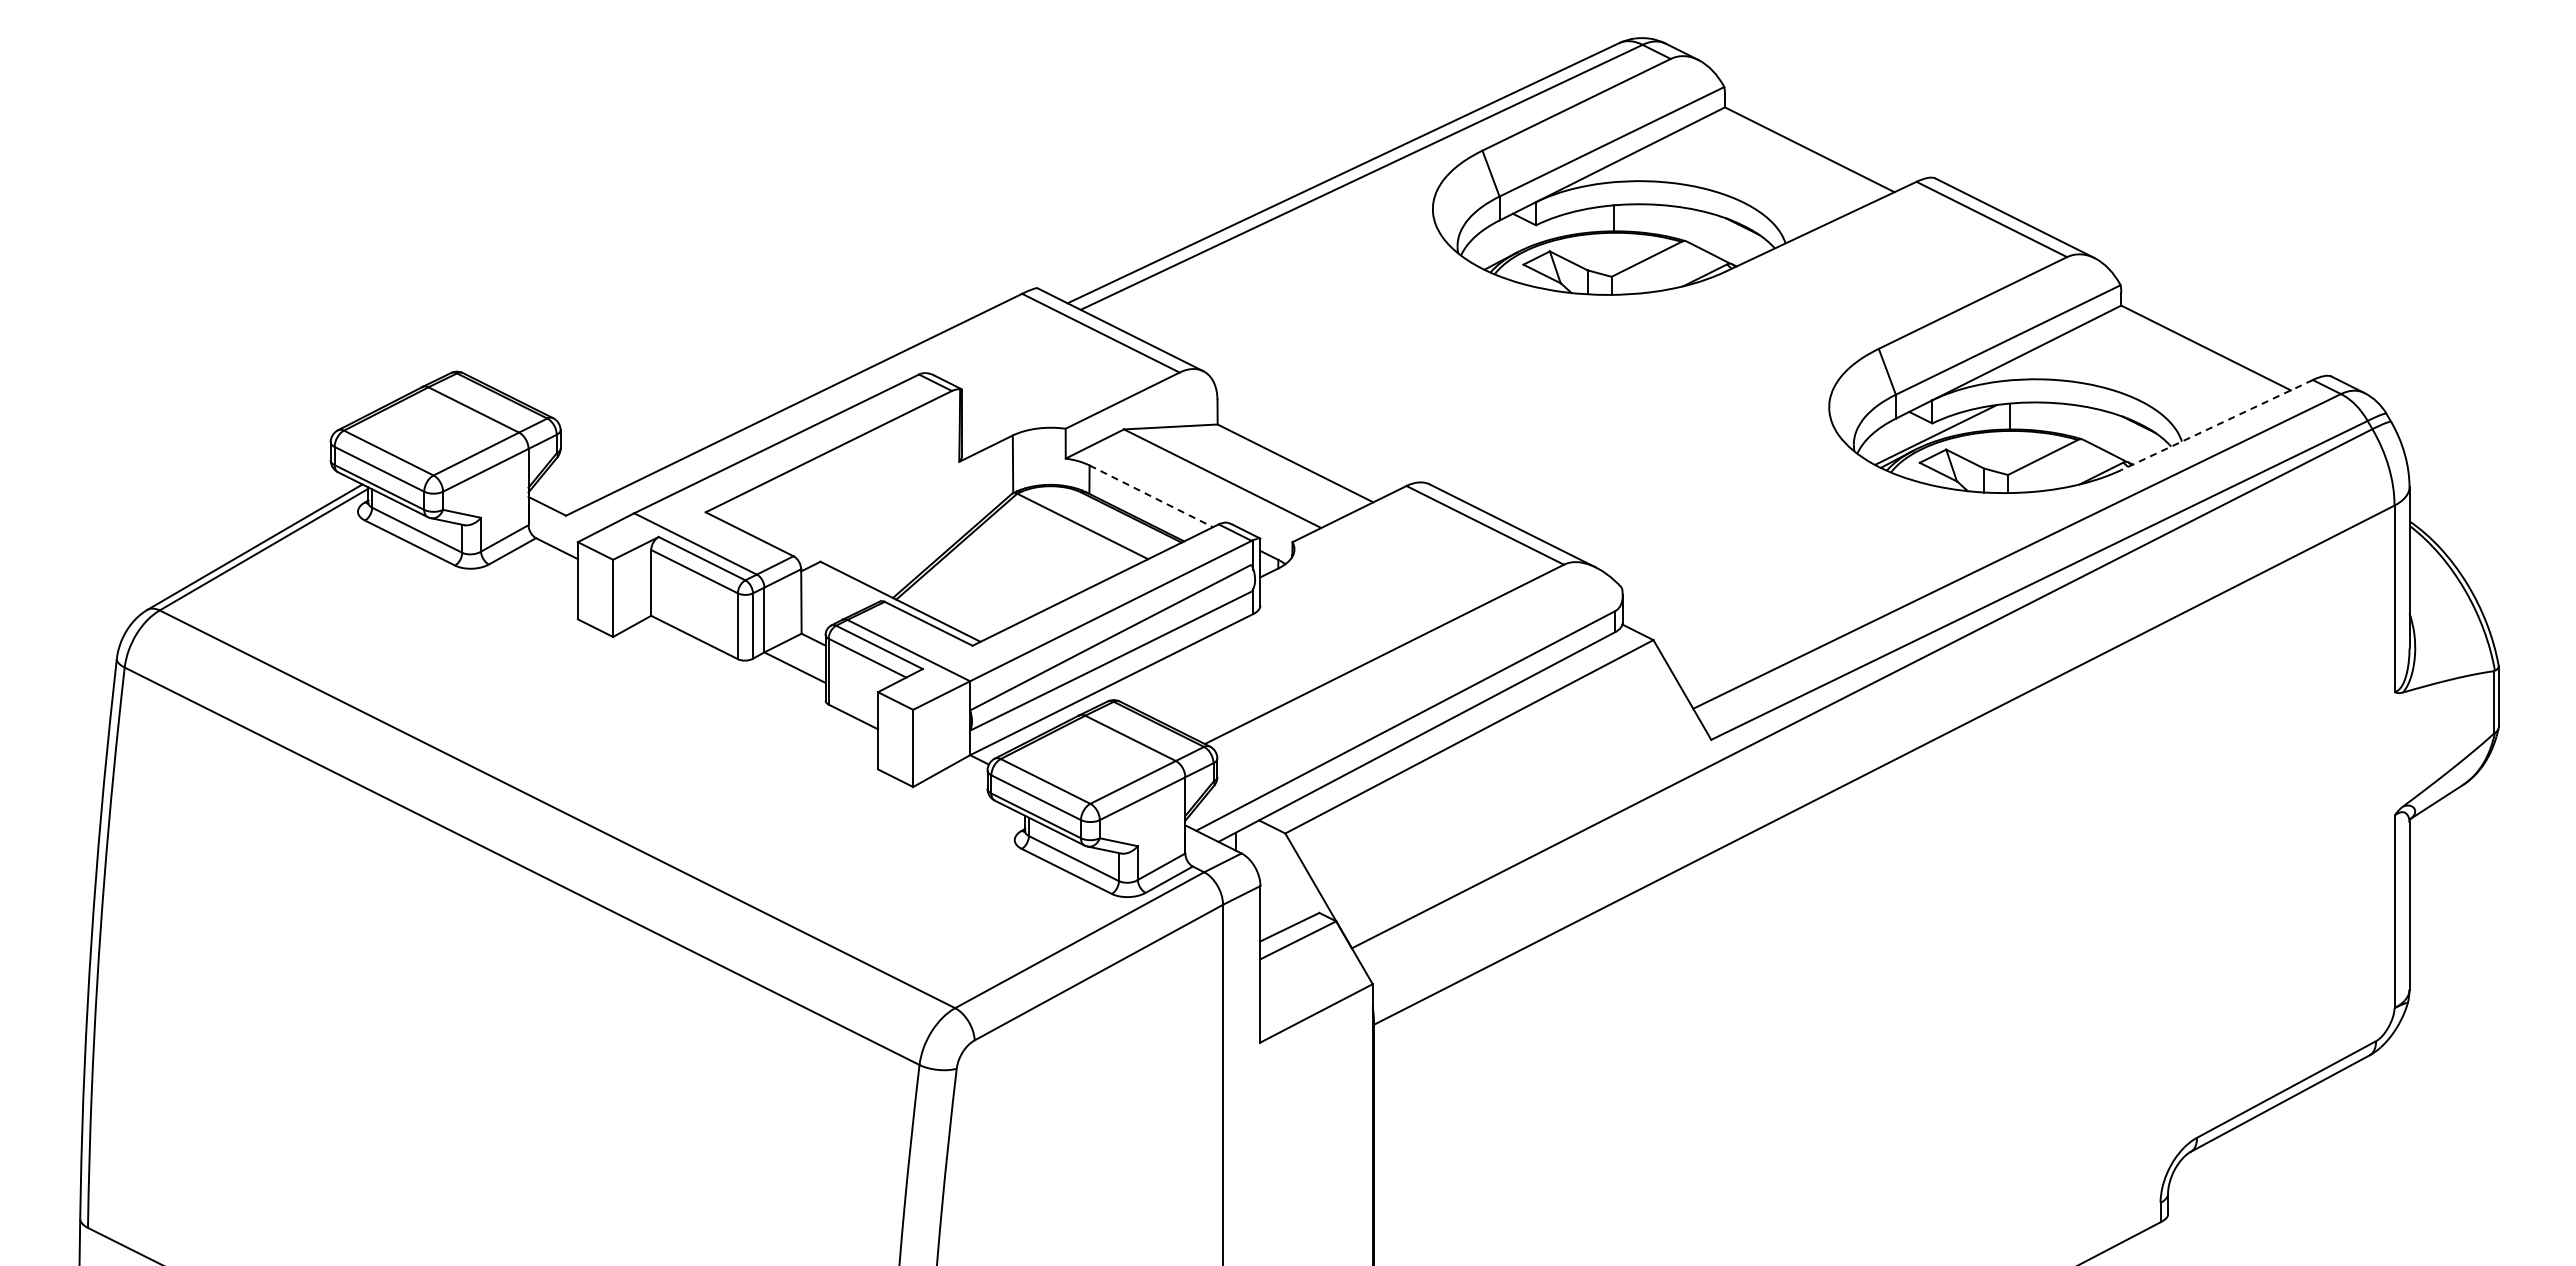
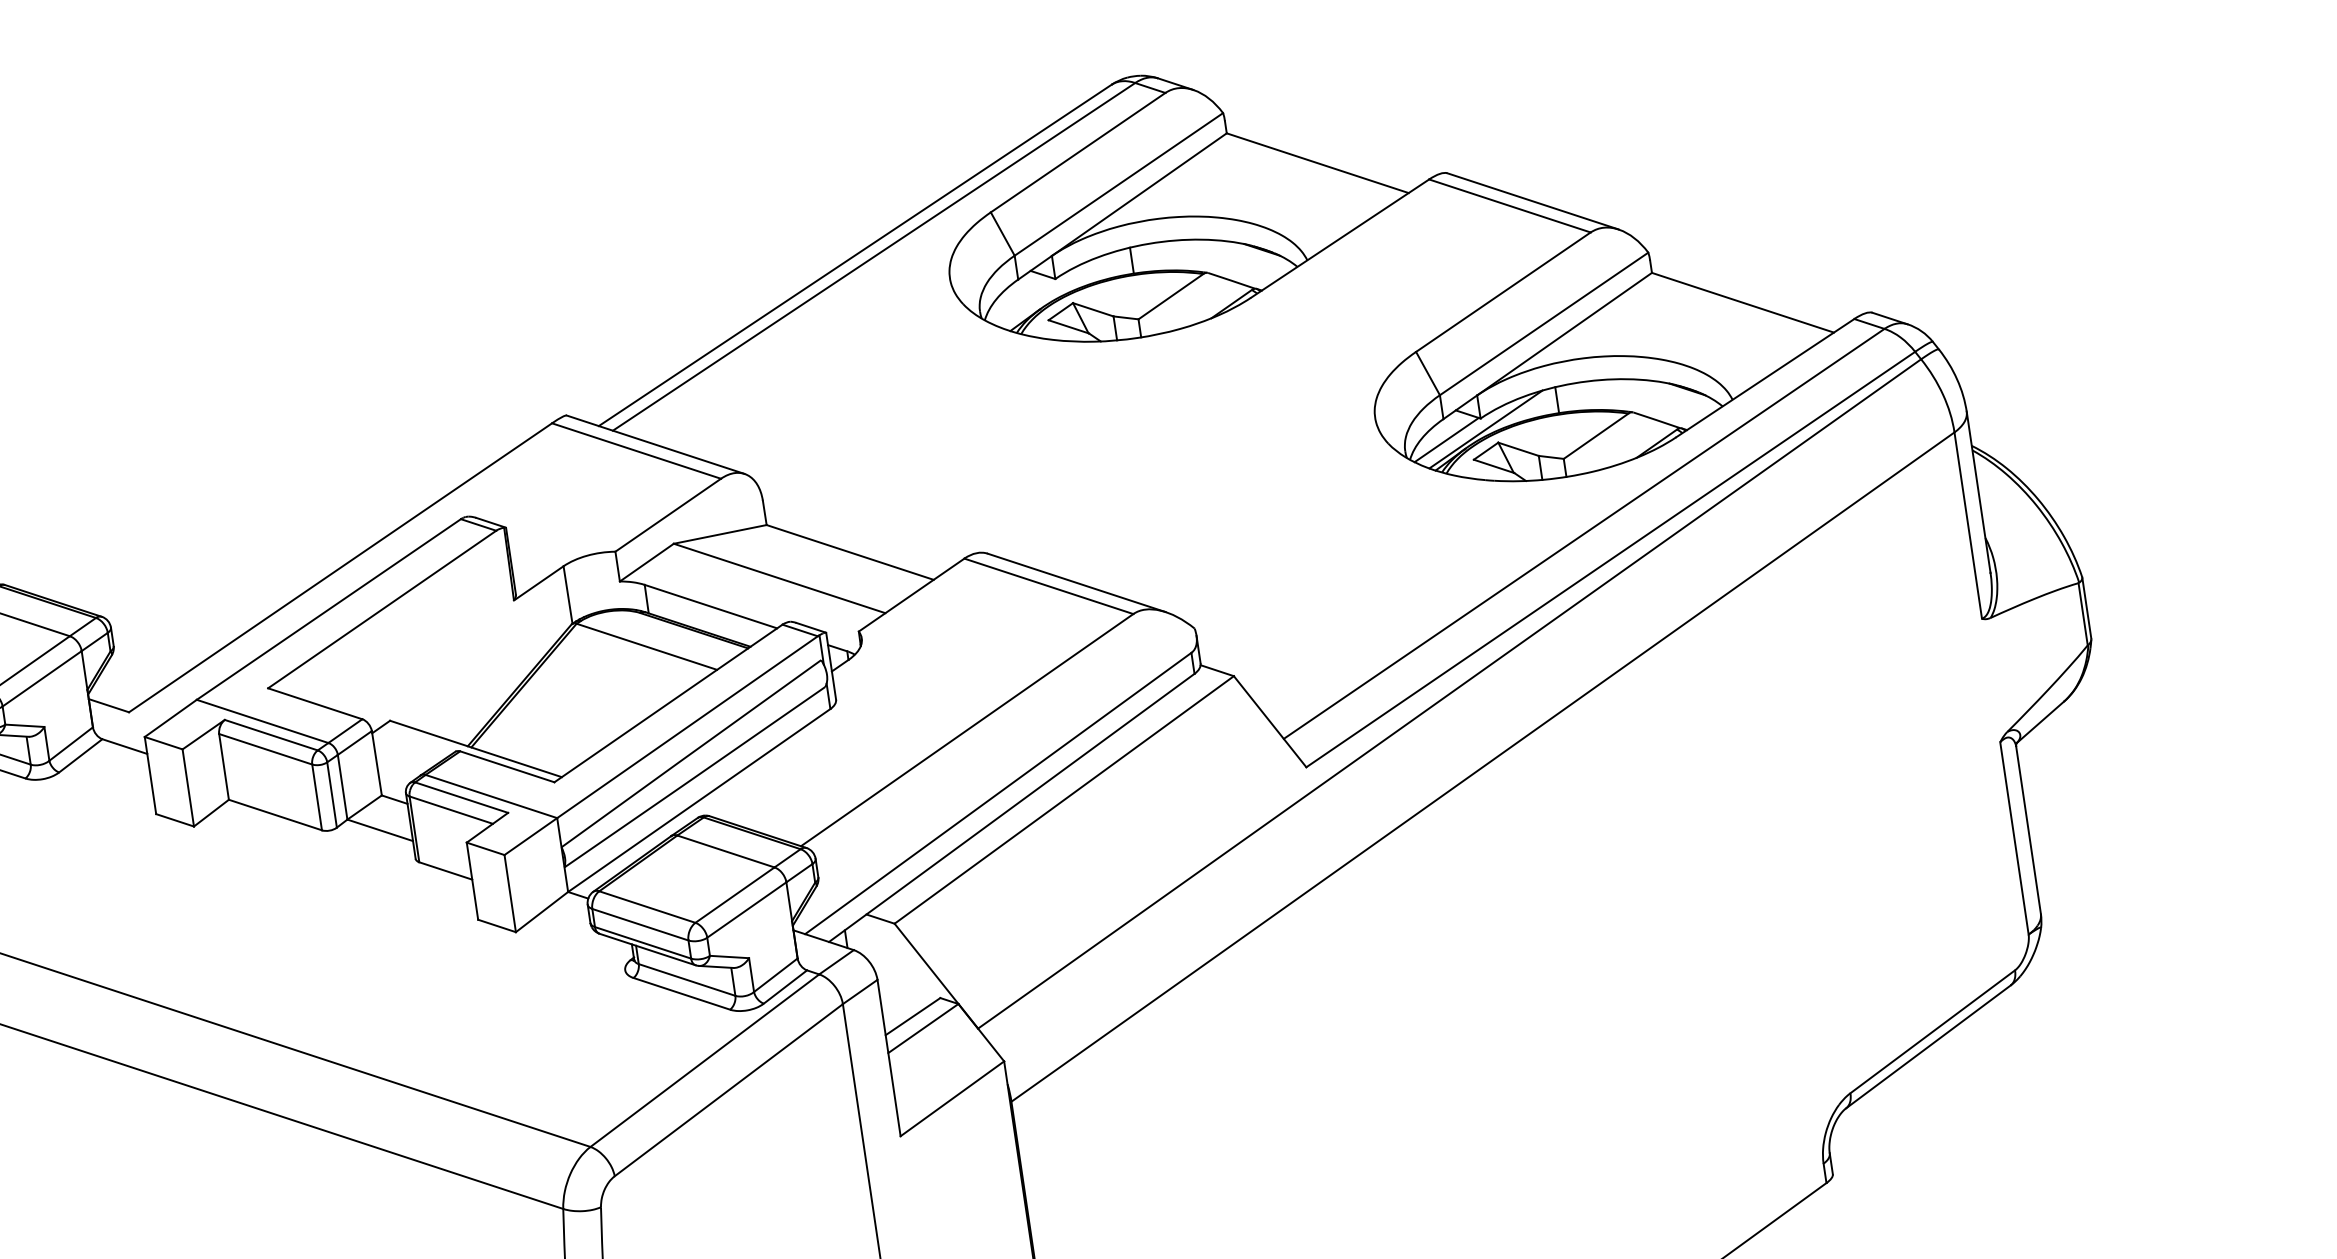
line: (2217, 425) -> (1765, 378), dashed -> solid
line: (1895, 439) -> (1446, 440), added
line: (1151, 496) -> (711, 606), dashed -> solid

